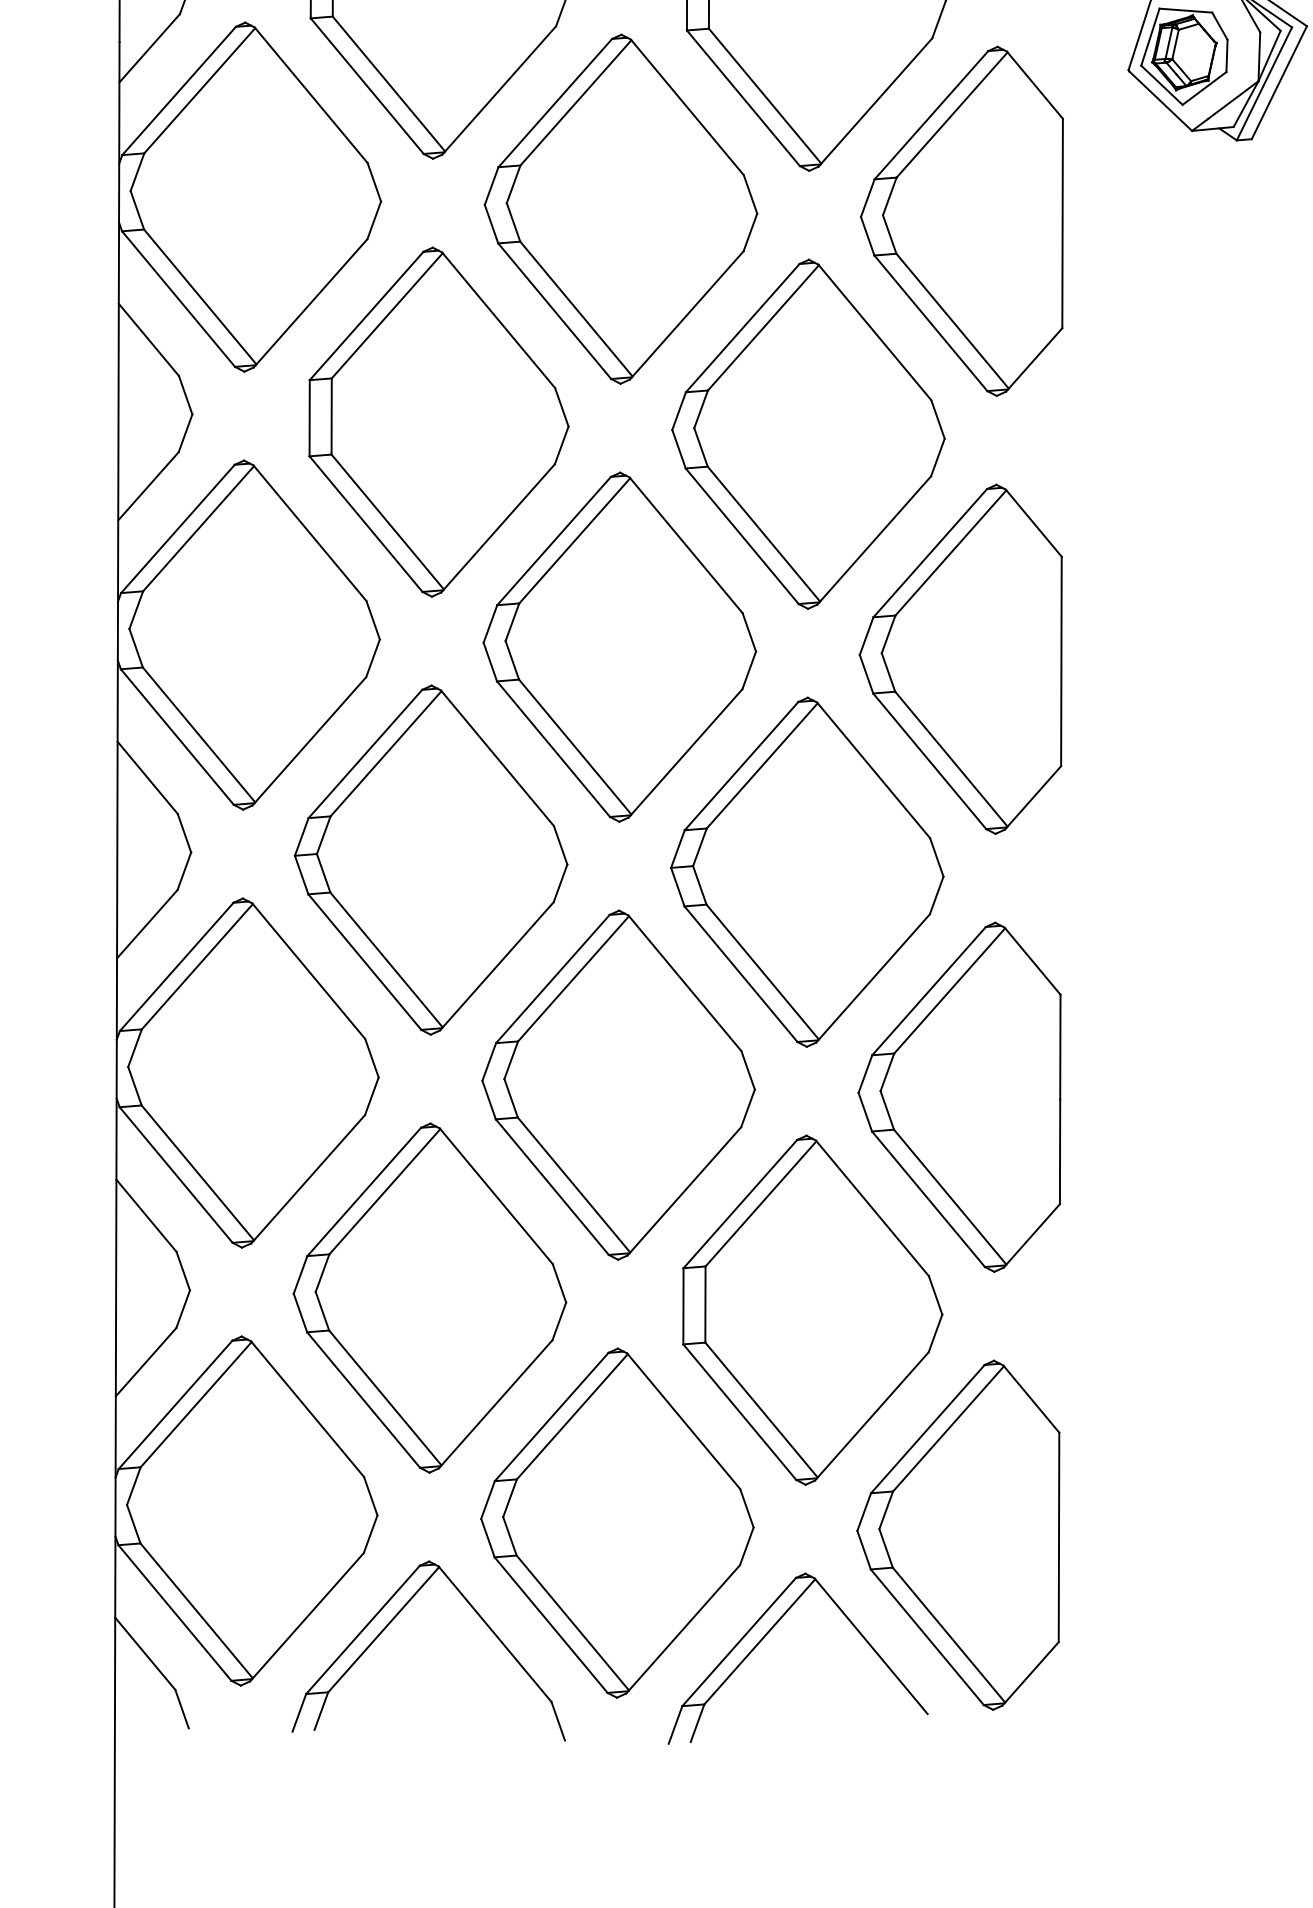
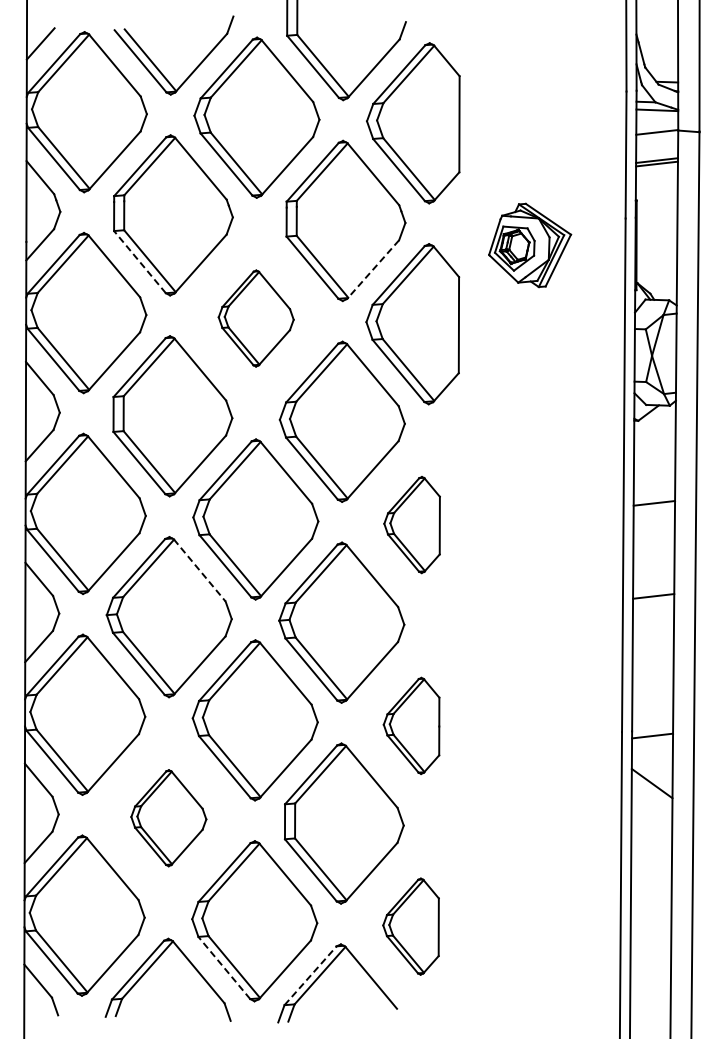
line: (366, 84) -> (139, 261), solid -> dashed
line: (874, 104) -> (372, 270), solid -> dashed
part: (619, 209) -> (255, 318), size x0.6
part: (959, 658) -> (411, 524), size x0.6
line: (499, 758) -> (200, 570), solid -> dashed
part: (959, 1096) -> (411, 725), size x0.6
part: (429, 1299) -> (168, 818), size x0.6
part: (957, 1534) -> (410, 926), size x0.6
line: (551, 1624) -> (224, 967), solid -> dashed
line: (738, 1641) -> (310, 975), solid -> dashed

